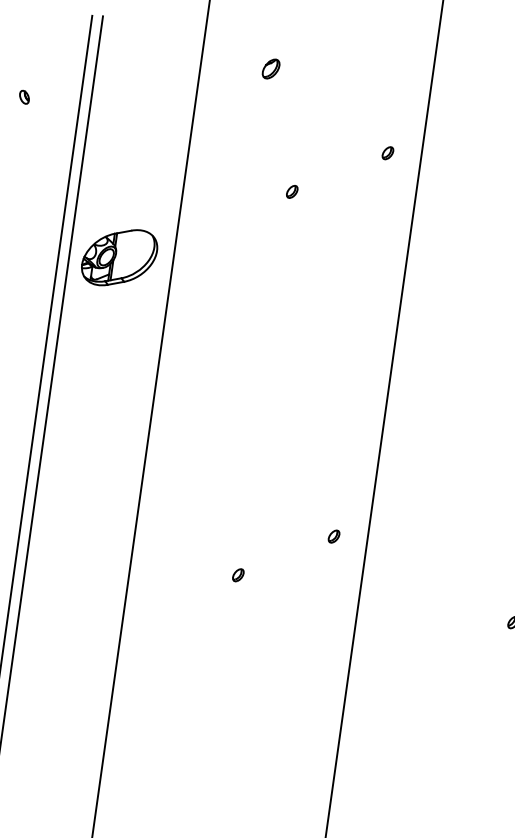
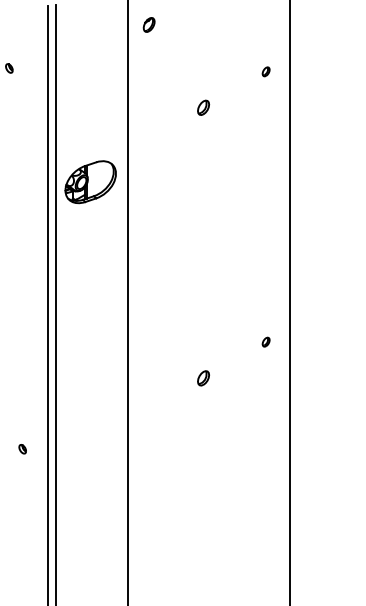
part: (270, 68) -> (148, 24), moved
part: (292, 191) -> (203, 107), size x1.6
part: (119, 258) -> (90, 182), moved
part: (238, 574) -> (203, 377), size x1.6

